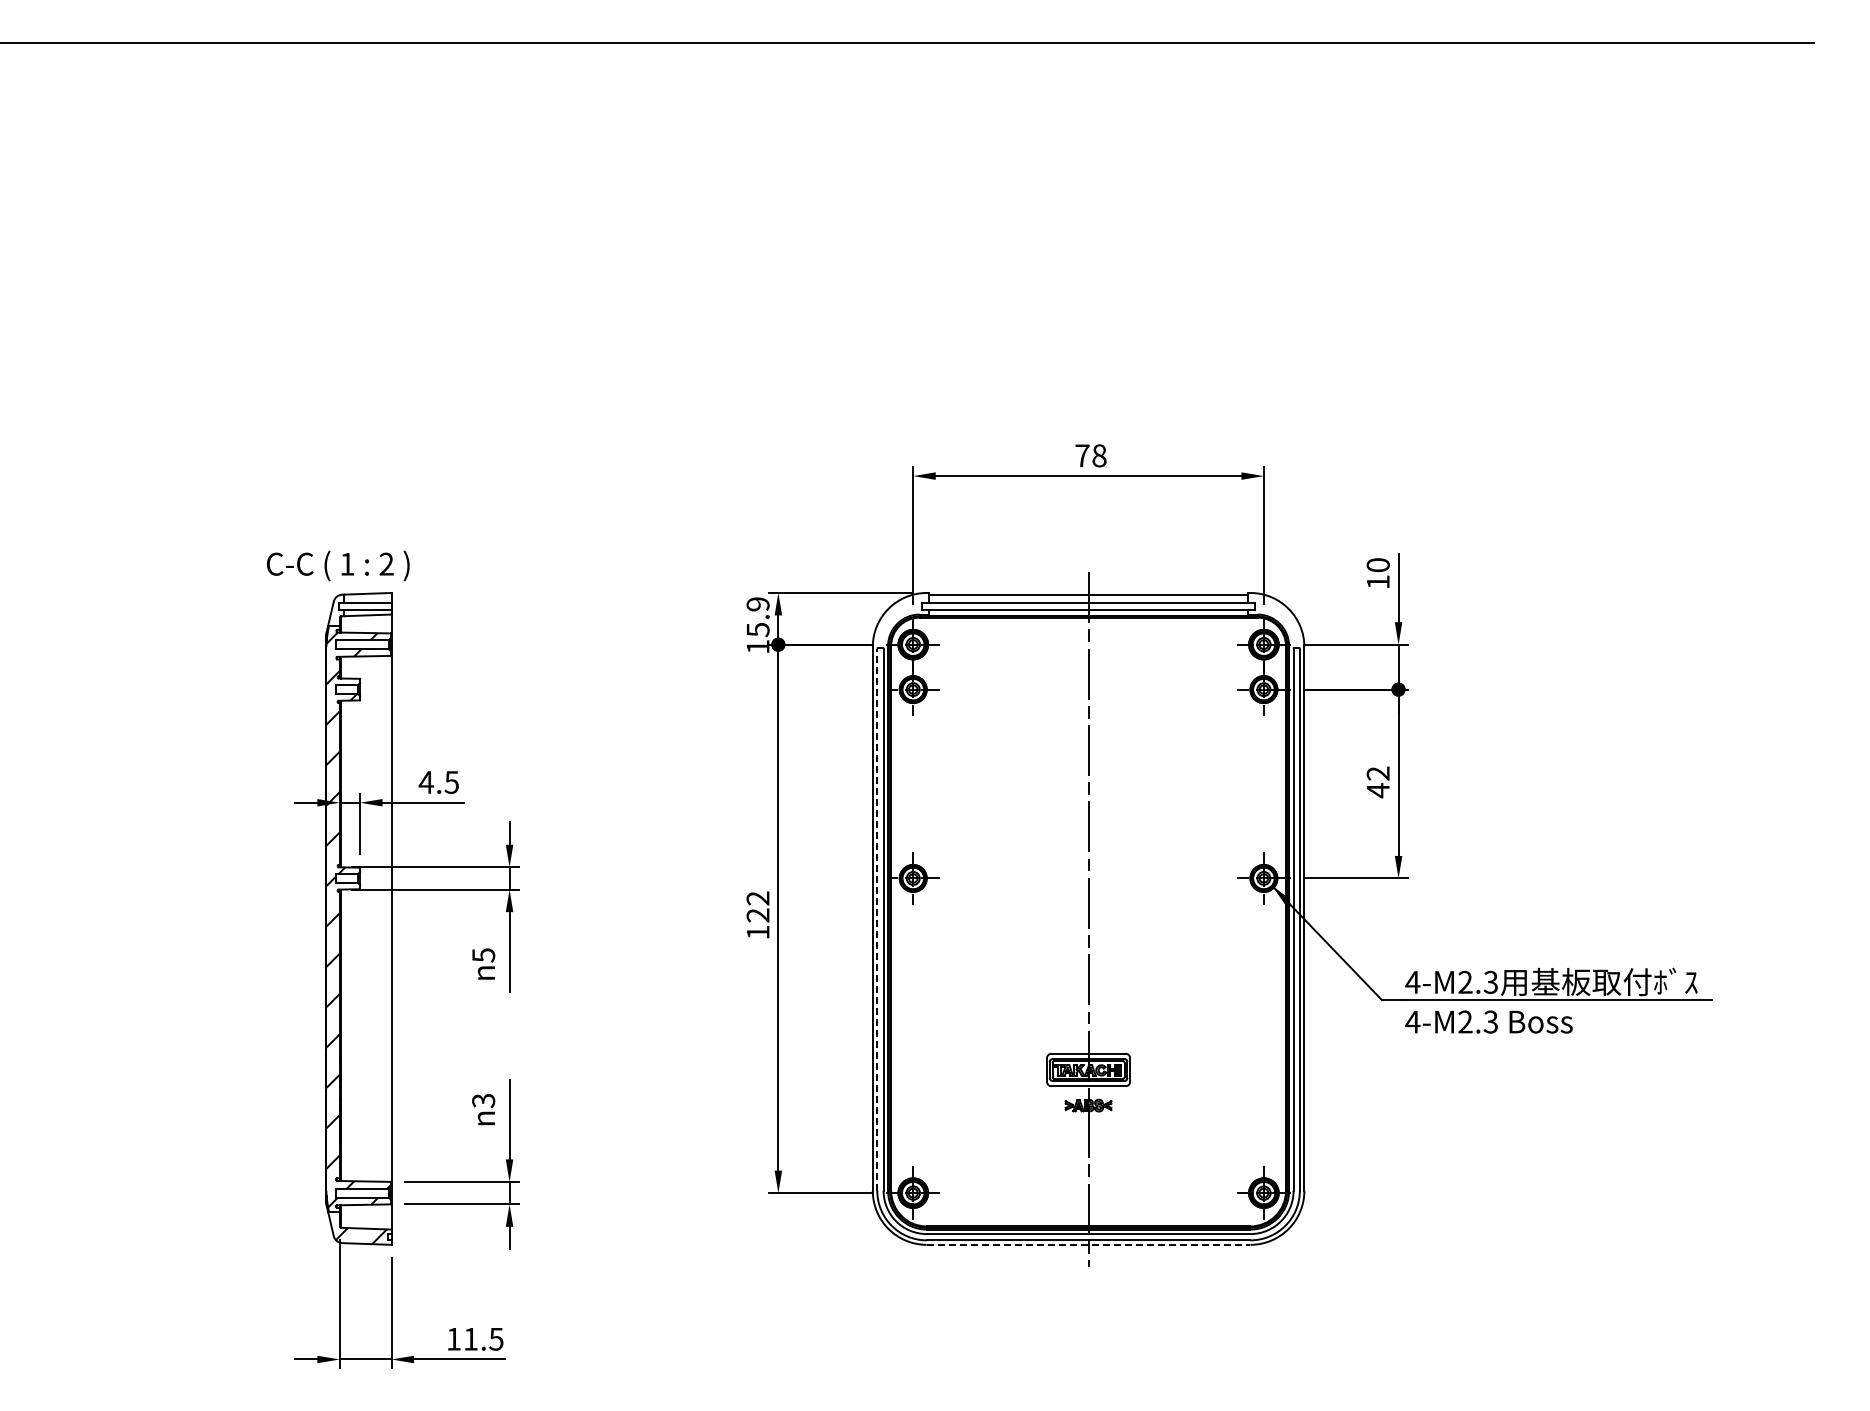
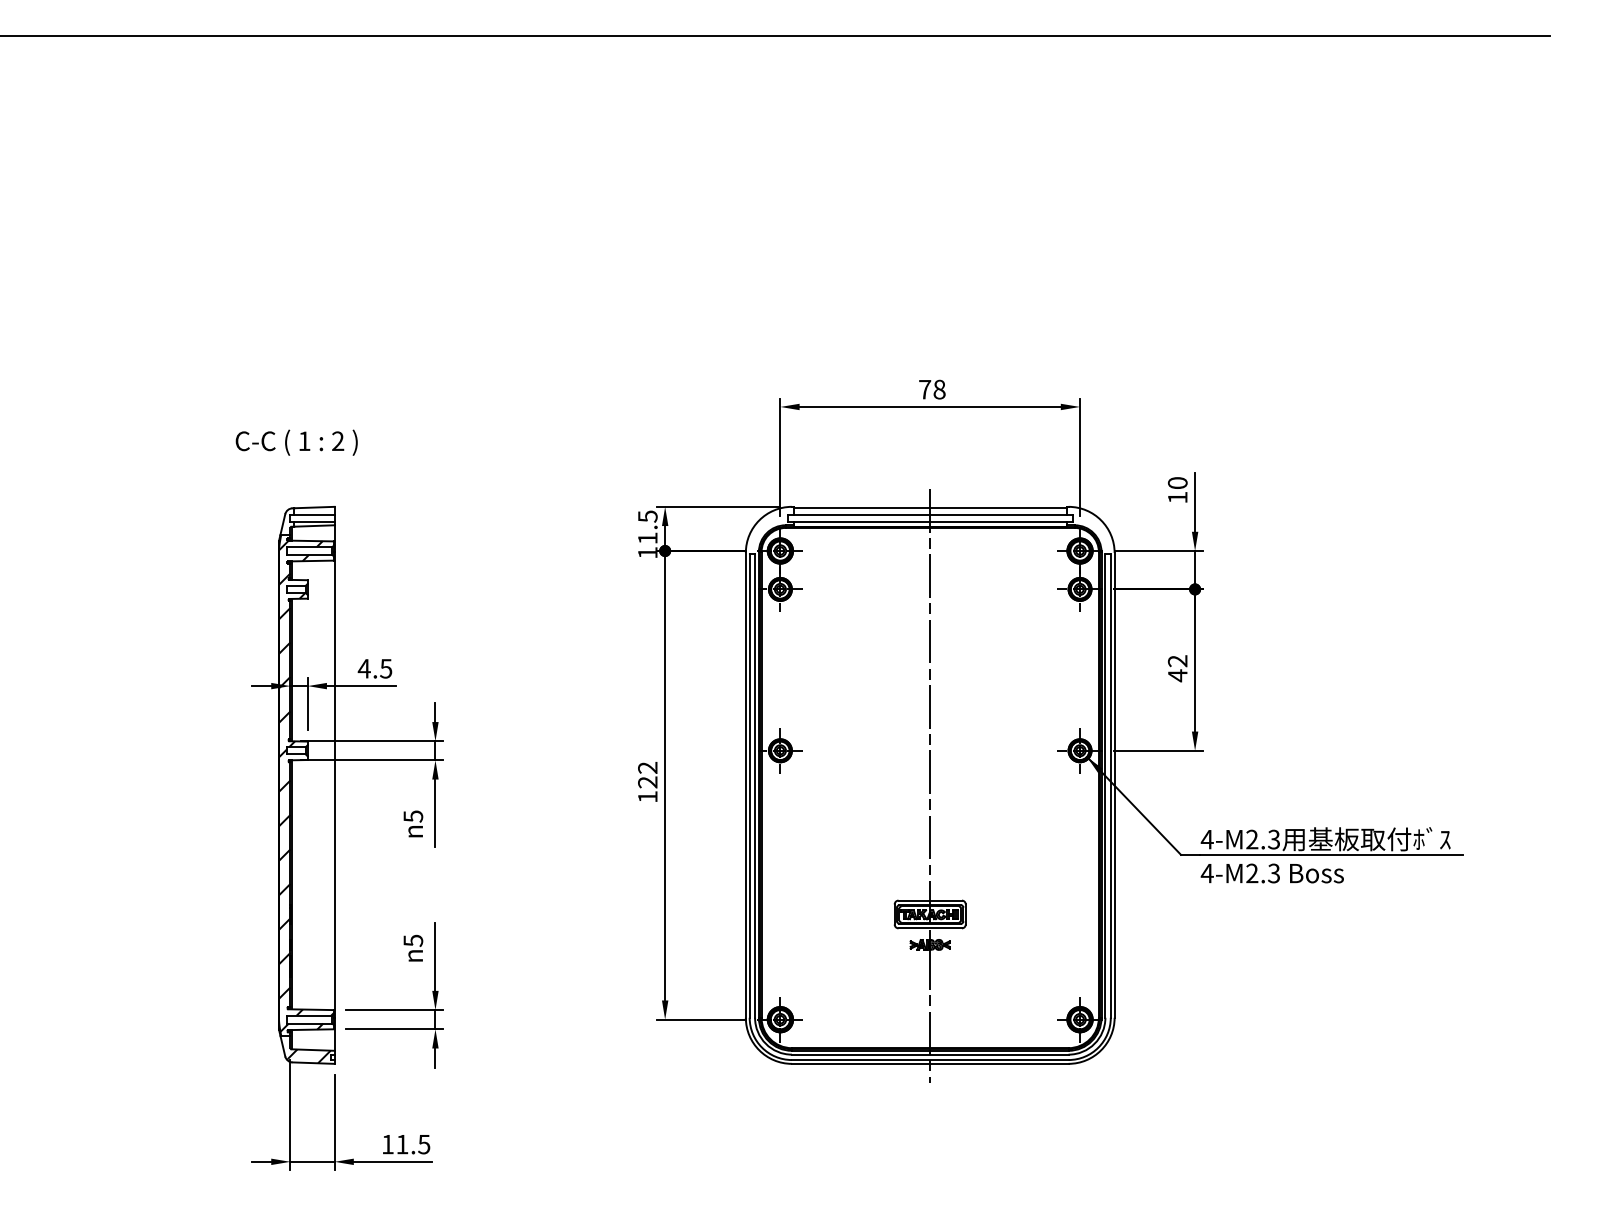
text: (338, 565) -> (296, 442), moved
text: (757, 617) -> (647, 527), 15.9 -> 11.5
line: (877, 919) -> (749, 785), dashed -> solid
text: (483, 1100) -> (413, 940), 3 -> 5
line: (1088, 1244) -> (930, 1063), dashed -> solid

